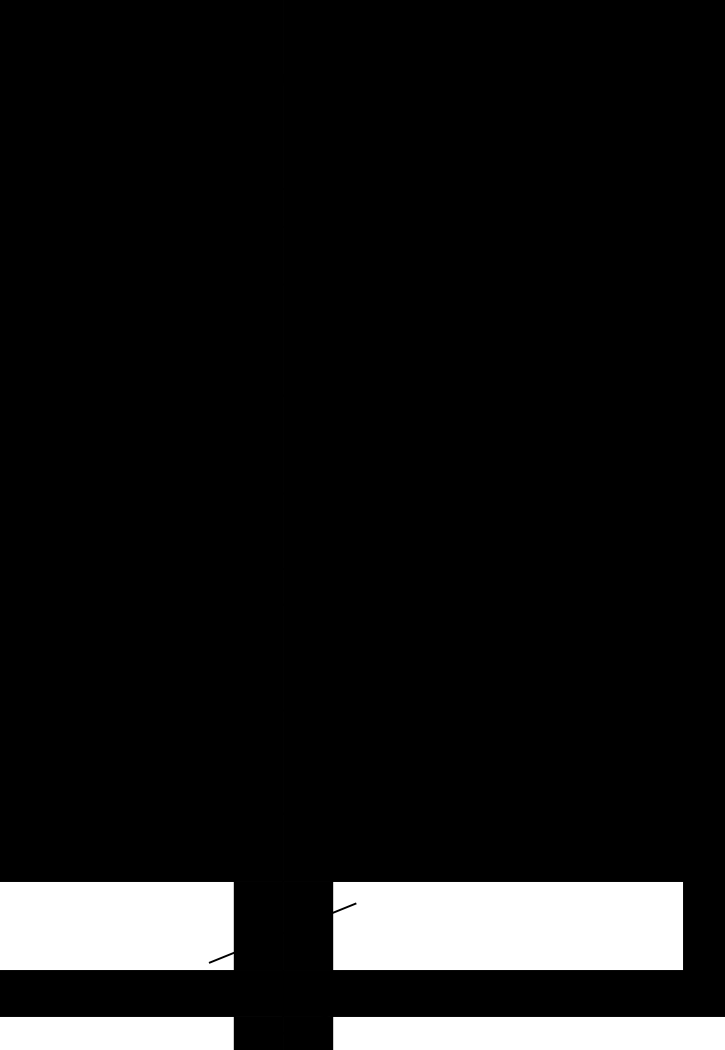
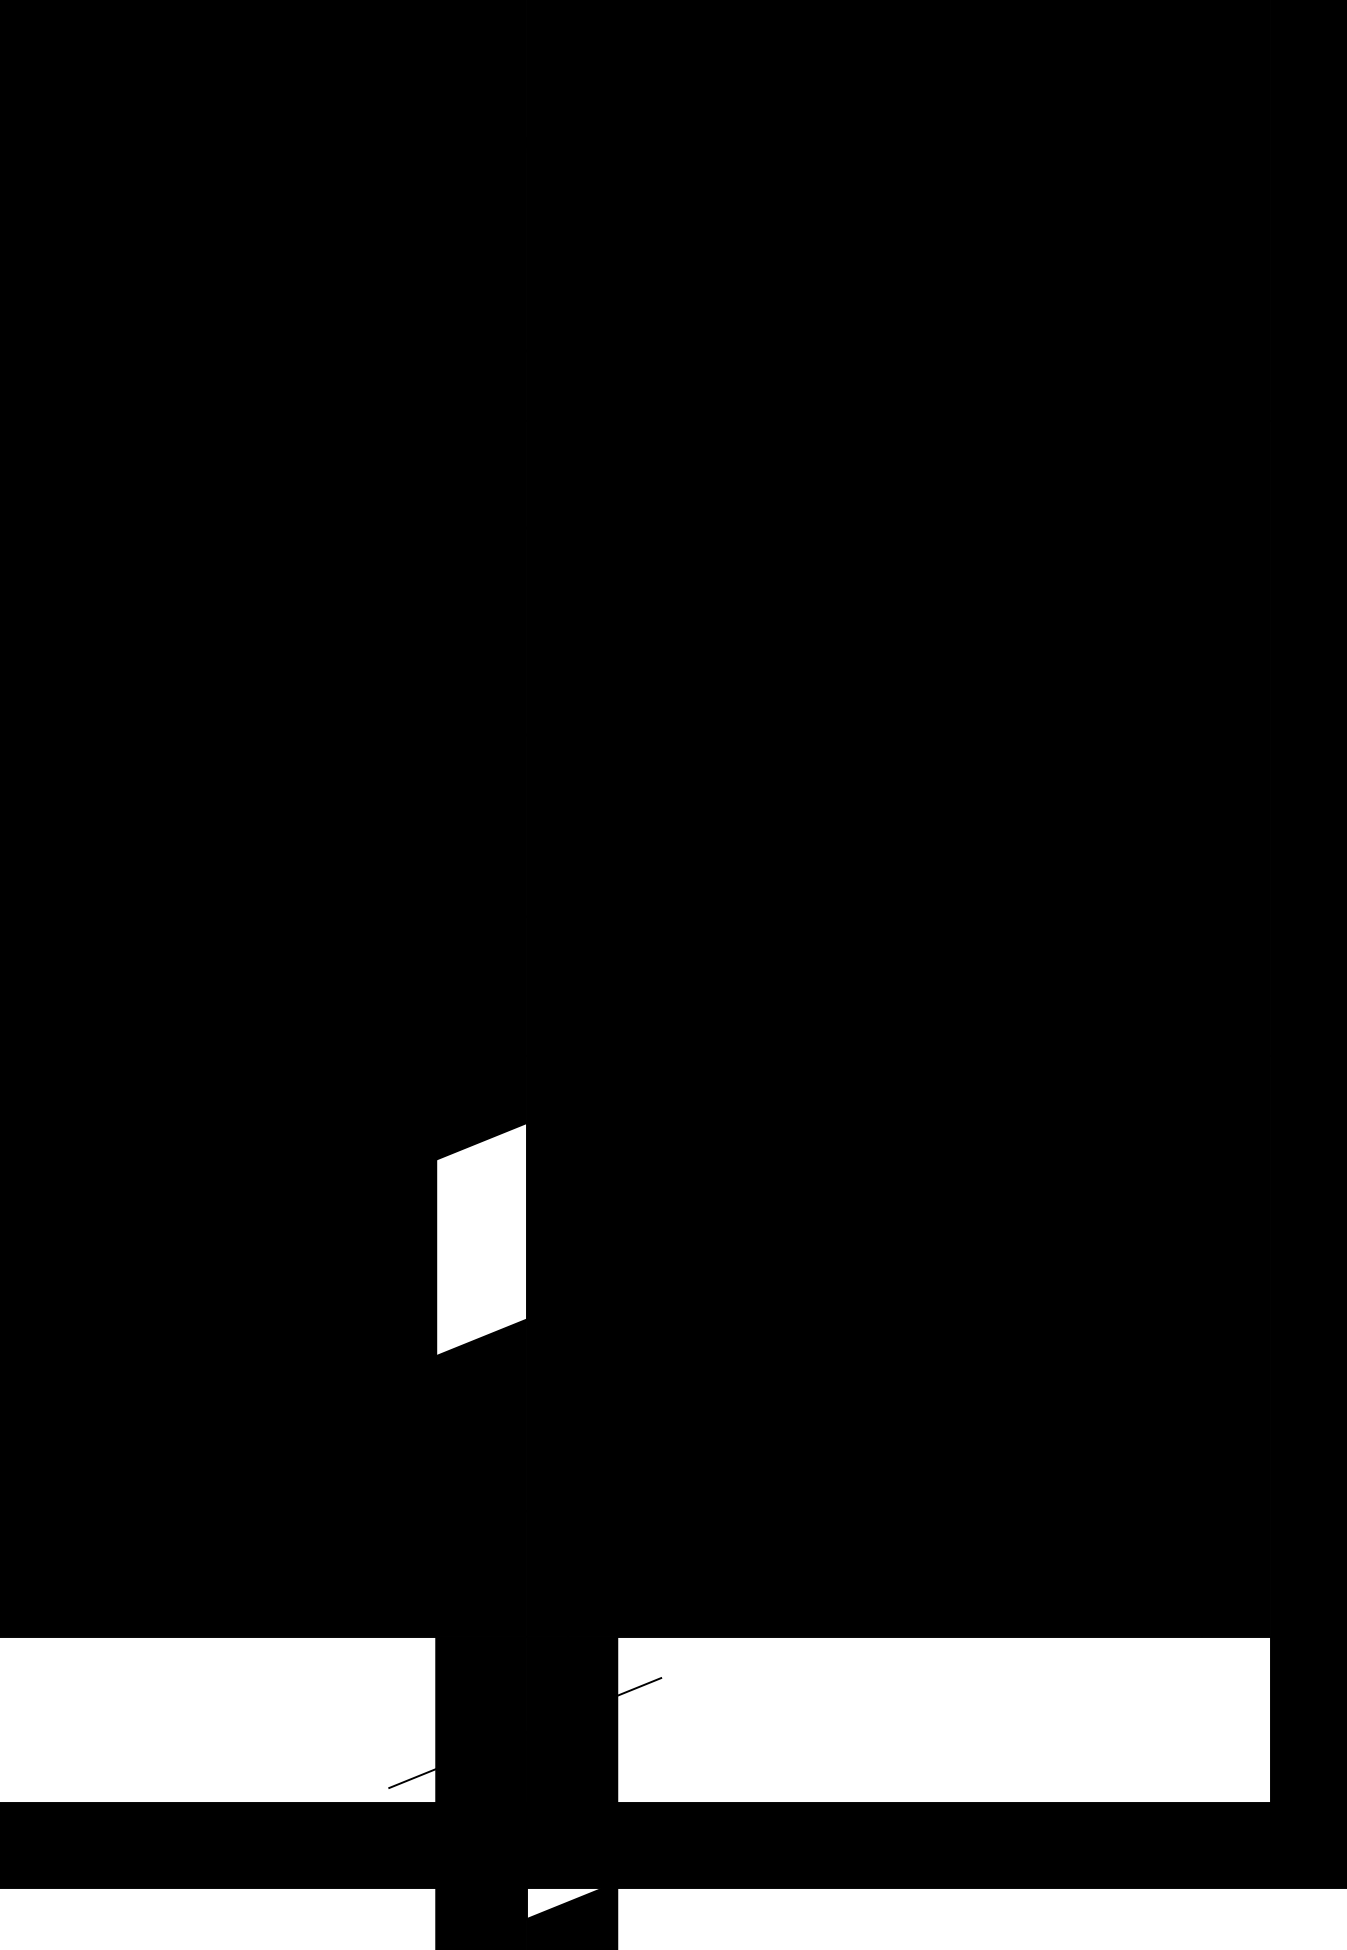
fill: (258, 667) -> (480, 1239), removed
fill: (304, 1024) -> (565, 1902), removed

